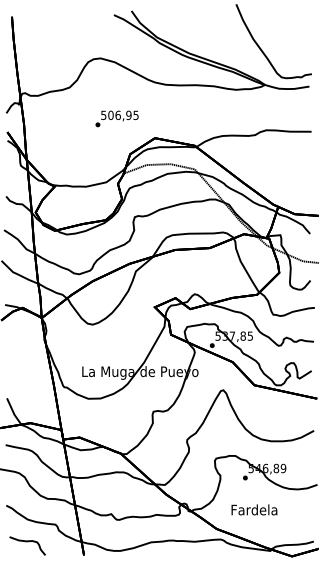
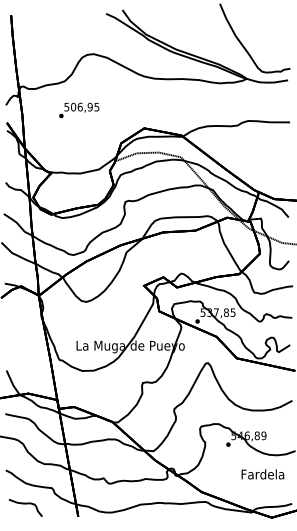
text: (116, 118) -> (78, 110), moved
text: (254, 509) -> (262, 473), moved

